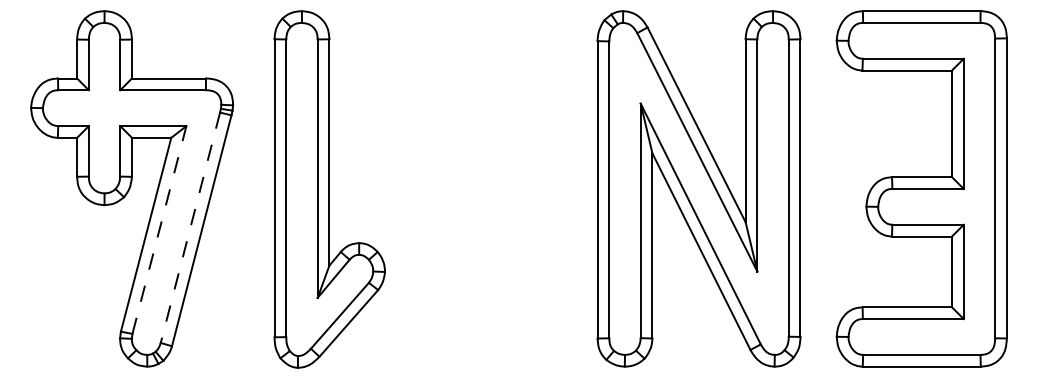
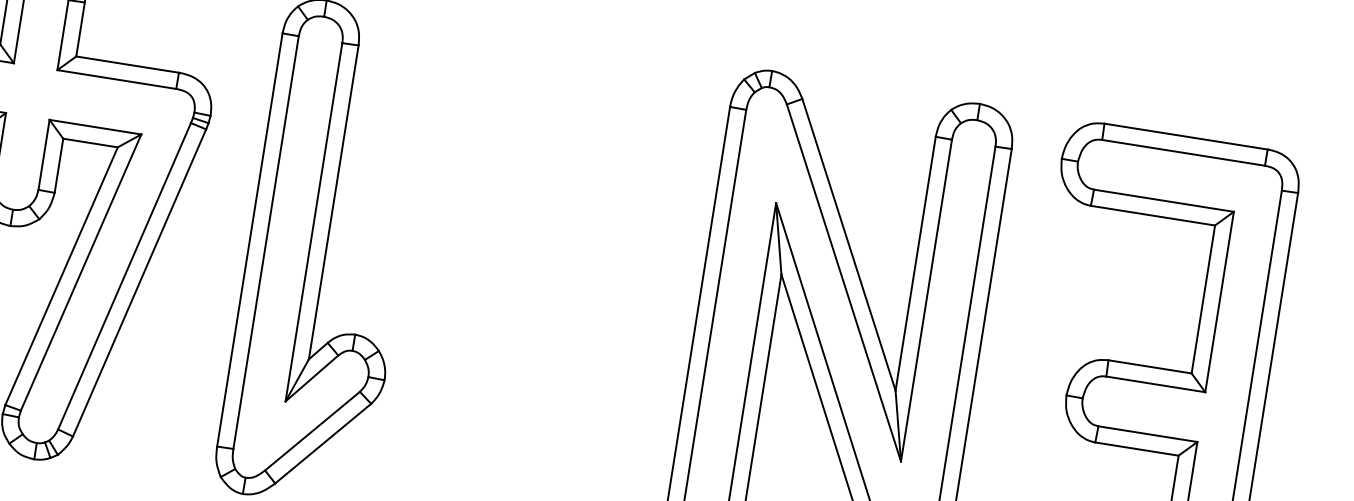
line: (190, 227) -> (124, 275), dashed -> solid
line: (159, 229) -> (81, 271), dashed -> solid

